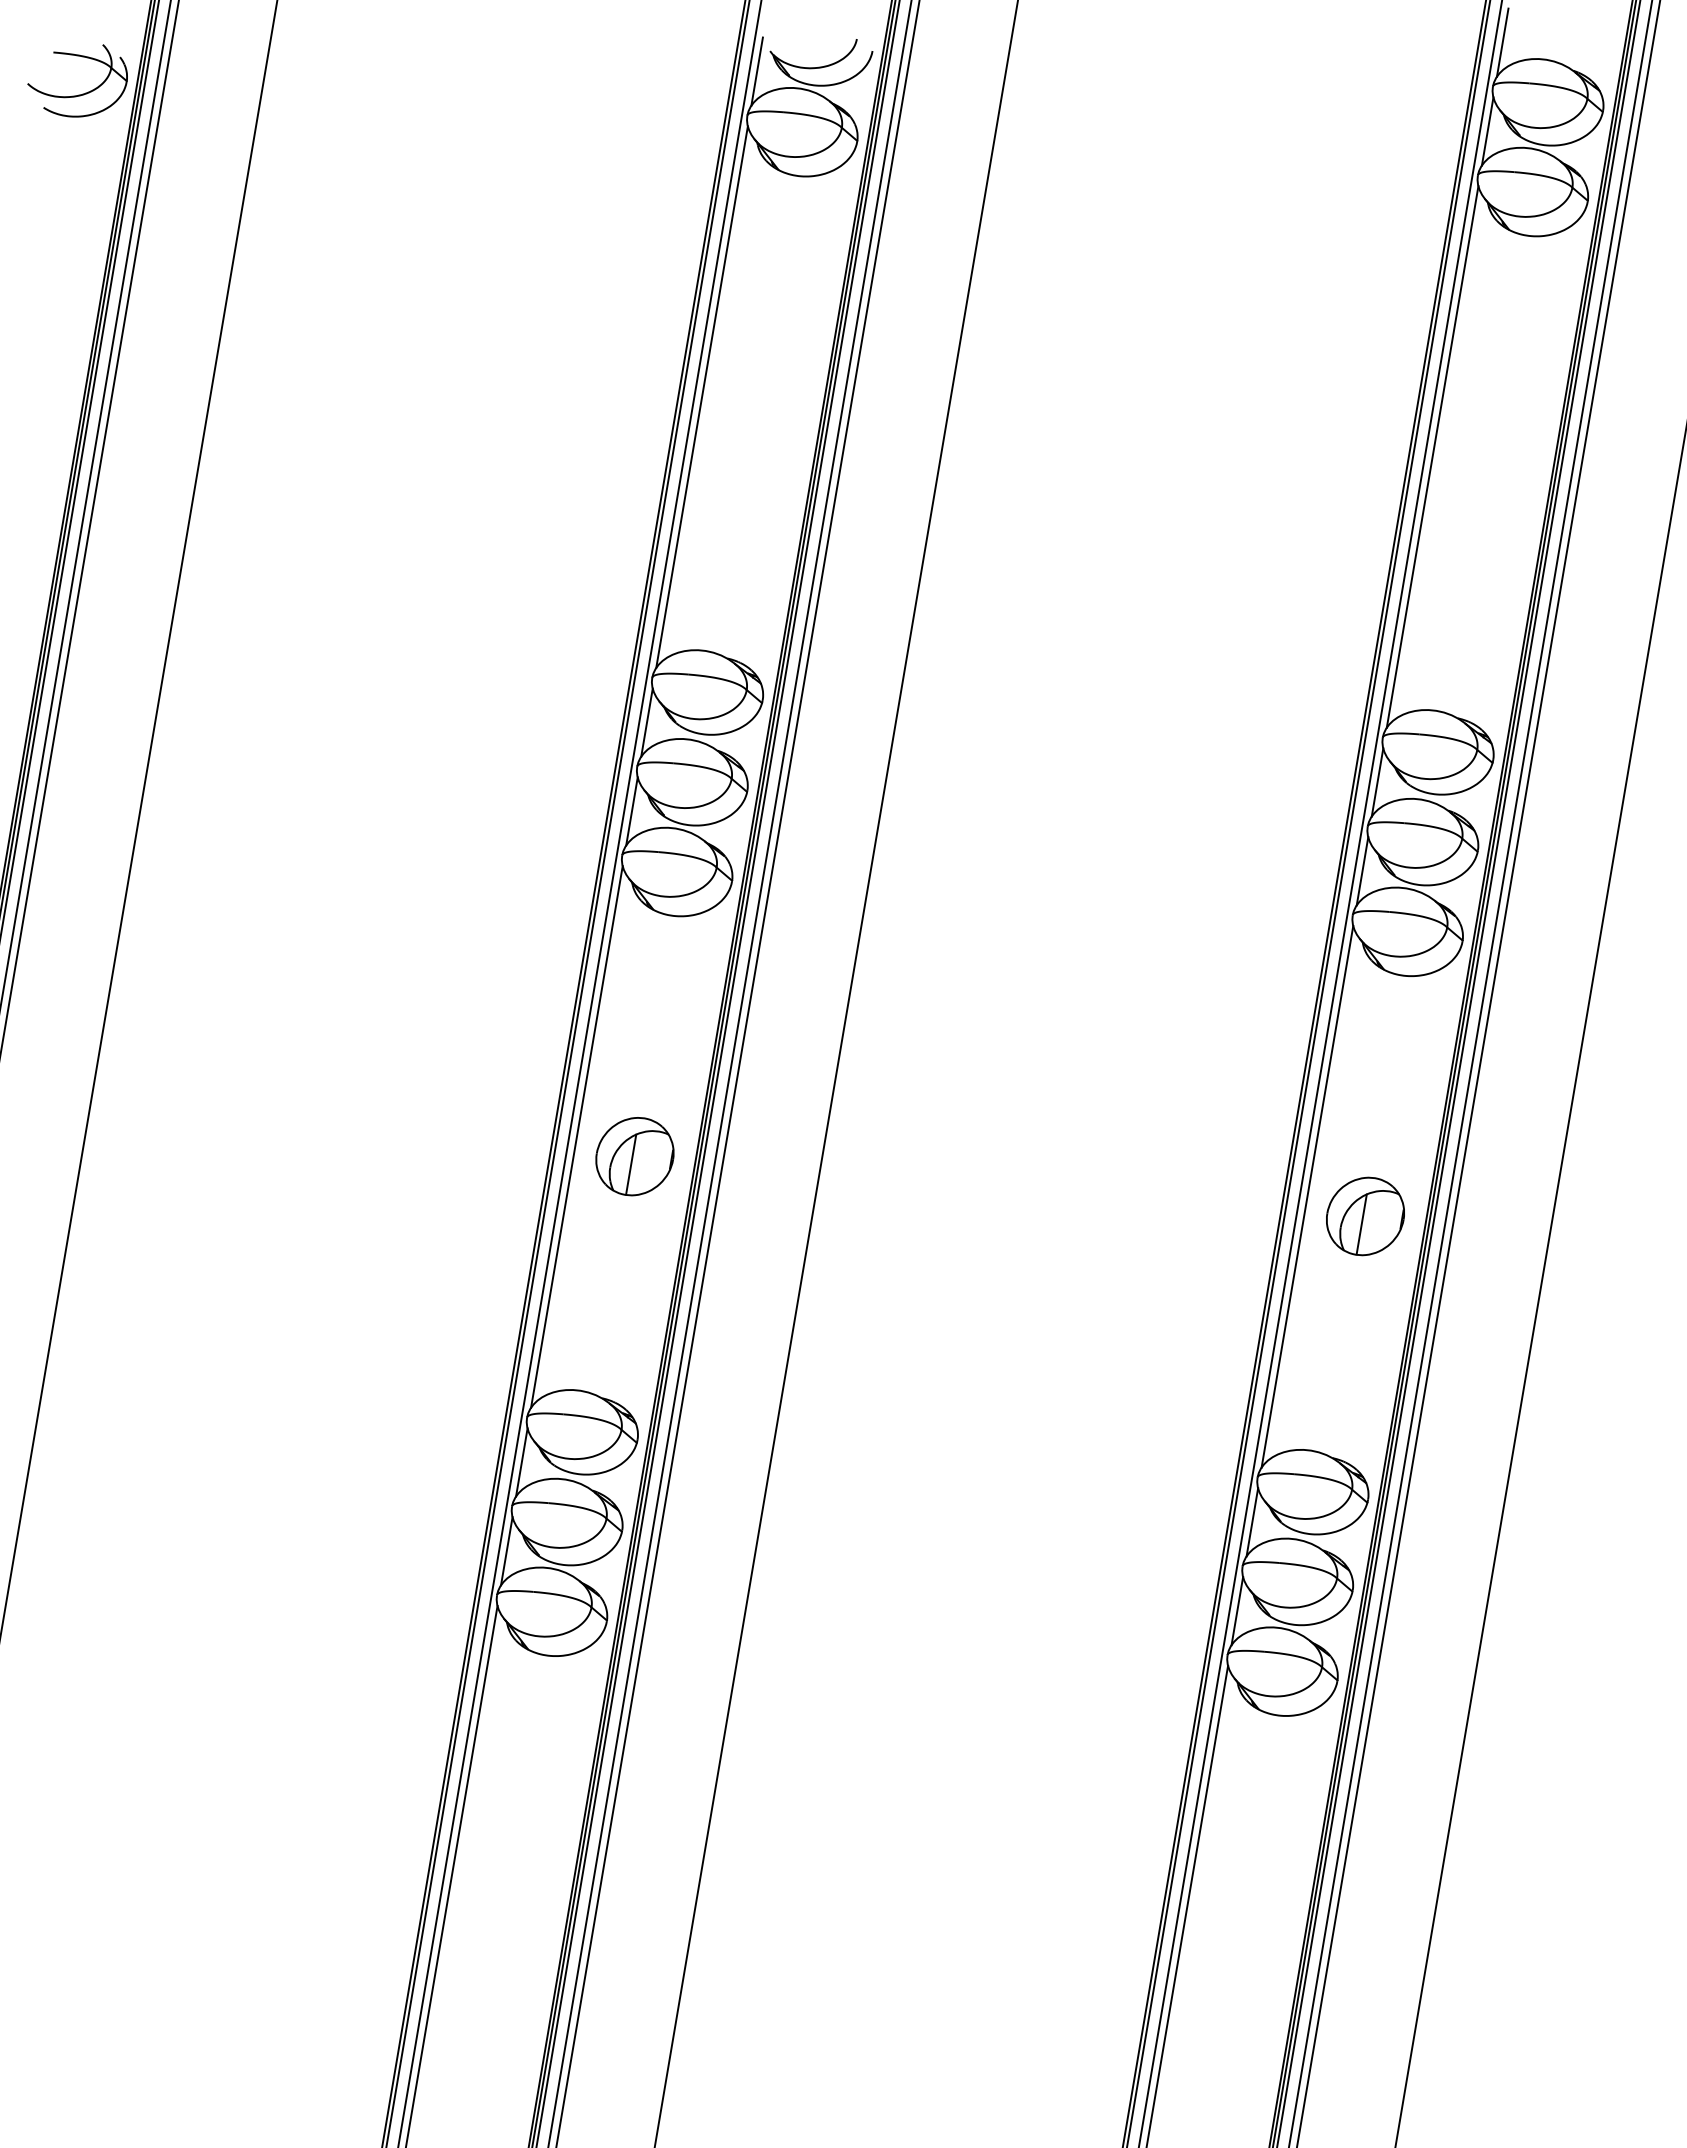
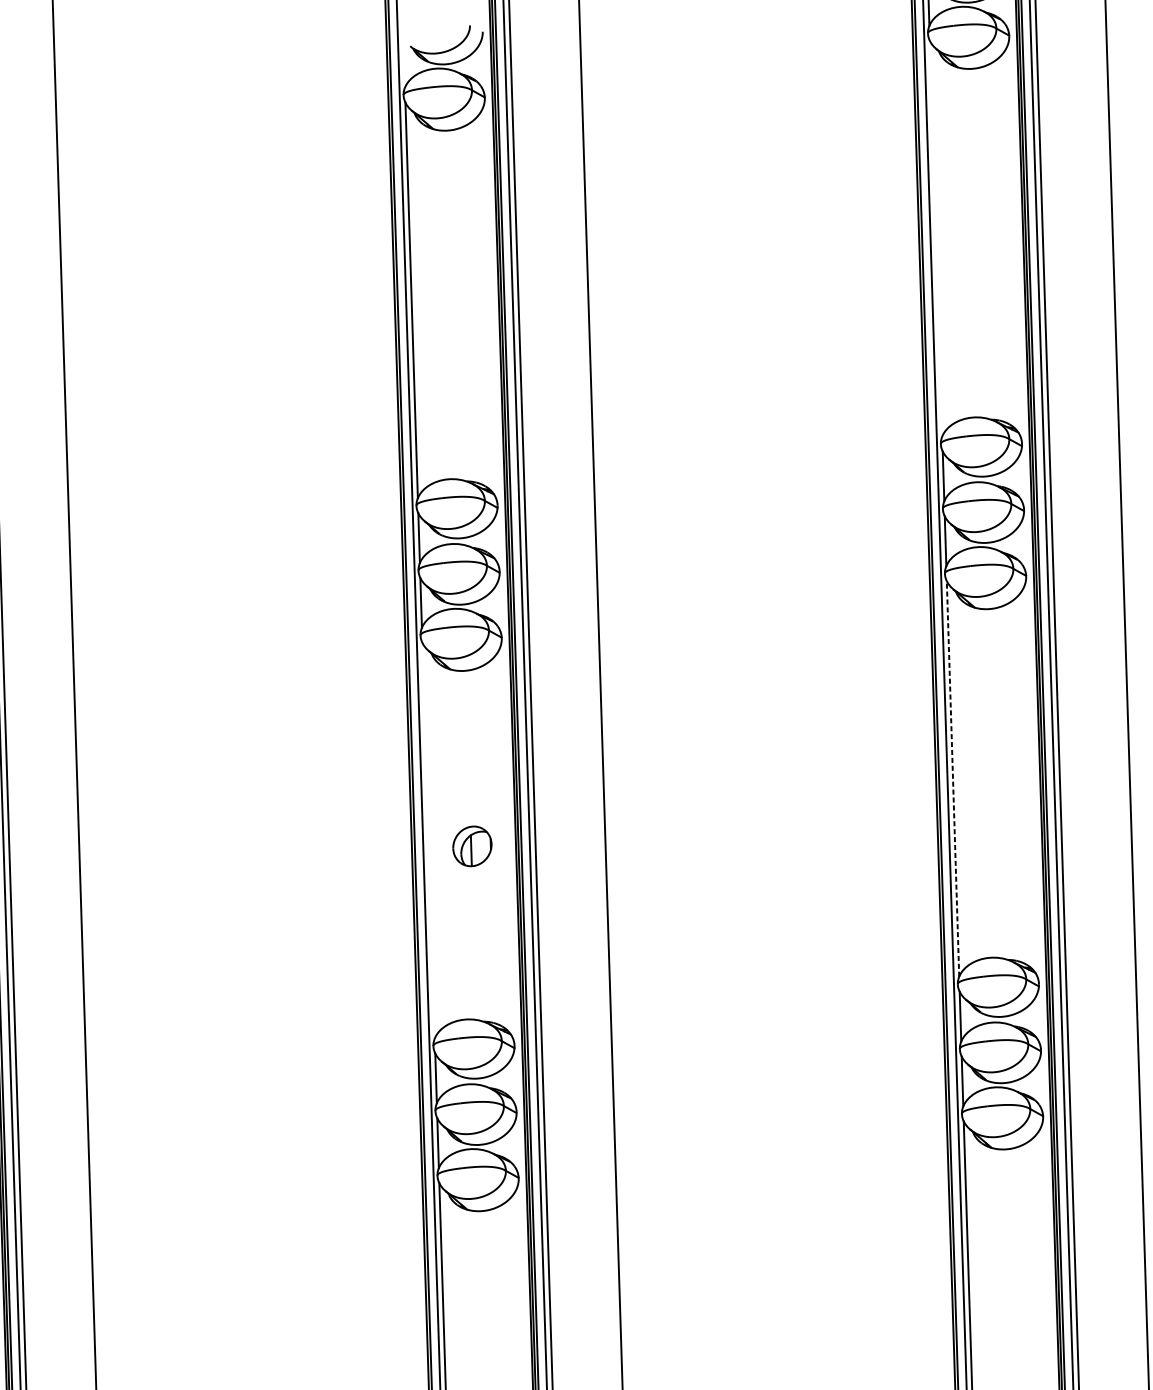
line: (756, 71) -> (403, 62), removed
line: (1432, 456) -> (935, 238), removed
line: (576, 1136) -> (428, 840), removed
part: (634, 1156) -> (472, 846), size x0.7
line: (1307, 1196) -> (953, 778), solid -> dashed
part: (1365, 1216) -> (996, 784), removed

